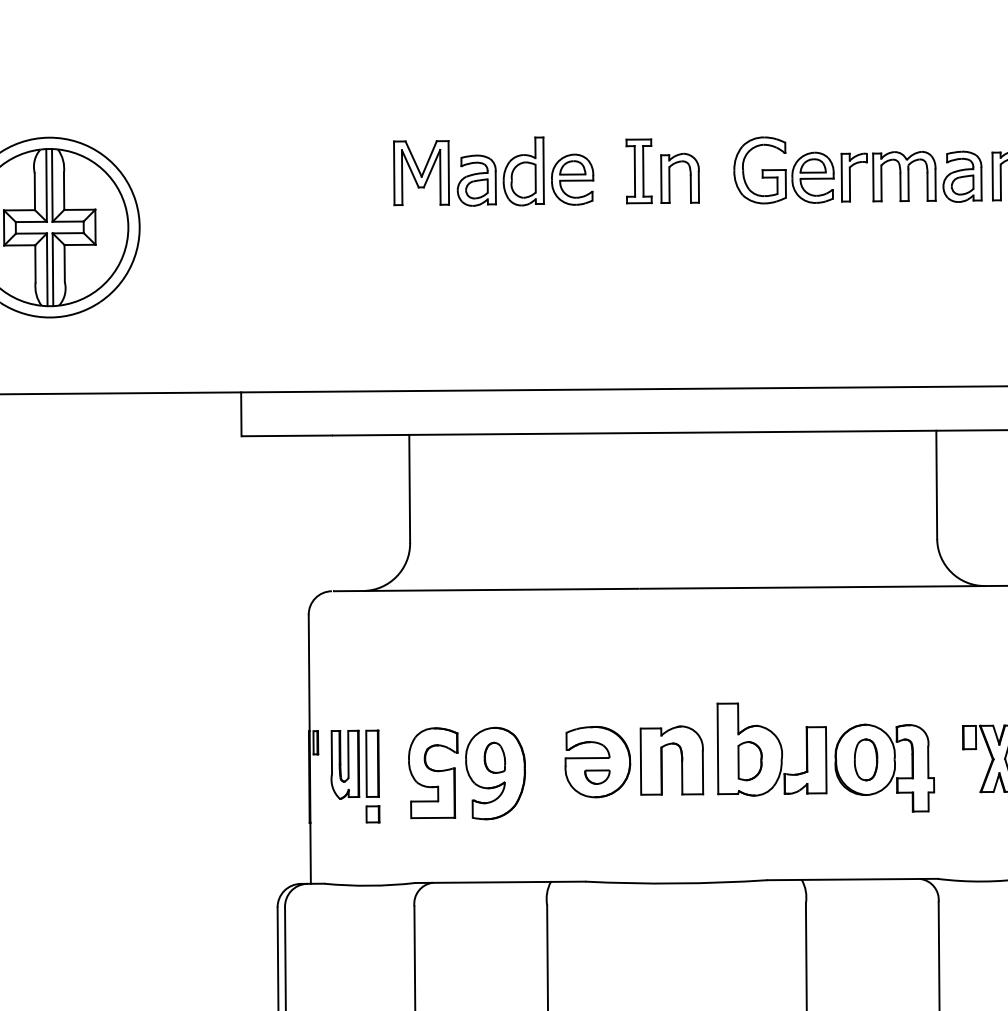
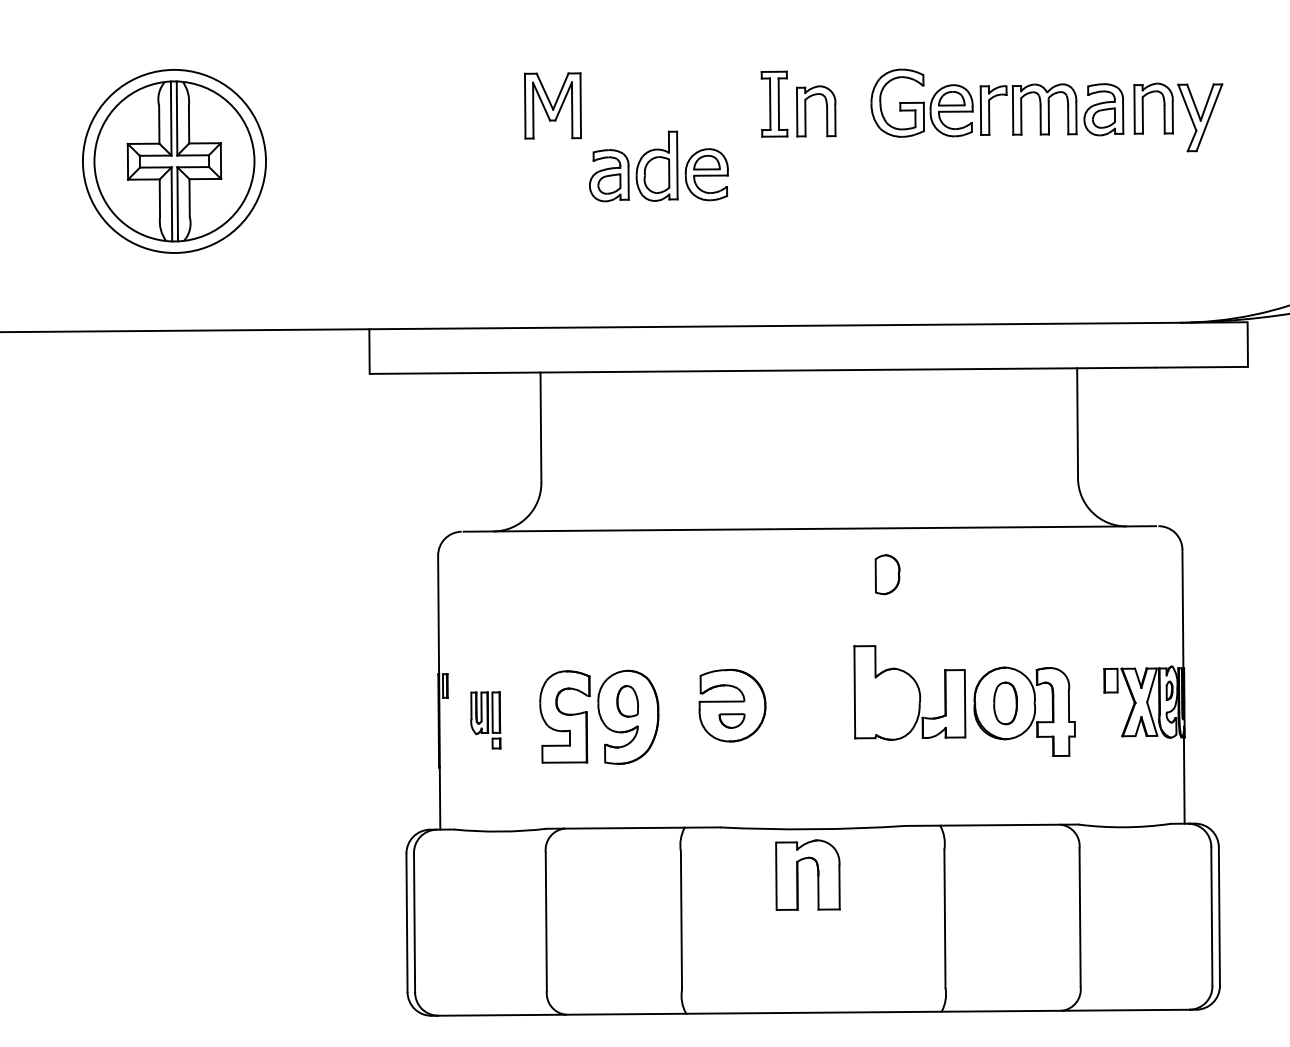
part: (525, 171) -> (658, 166), moved
part: (662, 759) -> (798, 874), moved
part: (750, 760) -> (887, 574), moved
part: (355, 776) -> (485, 720), size x0.6

